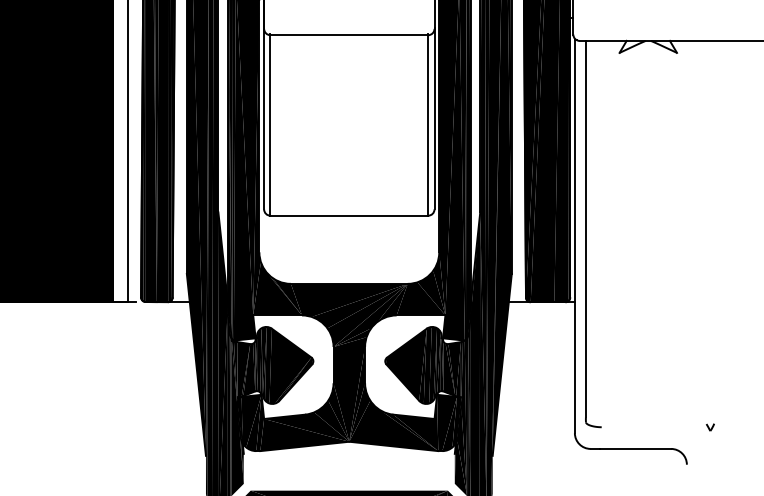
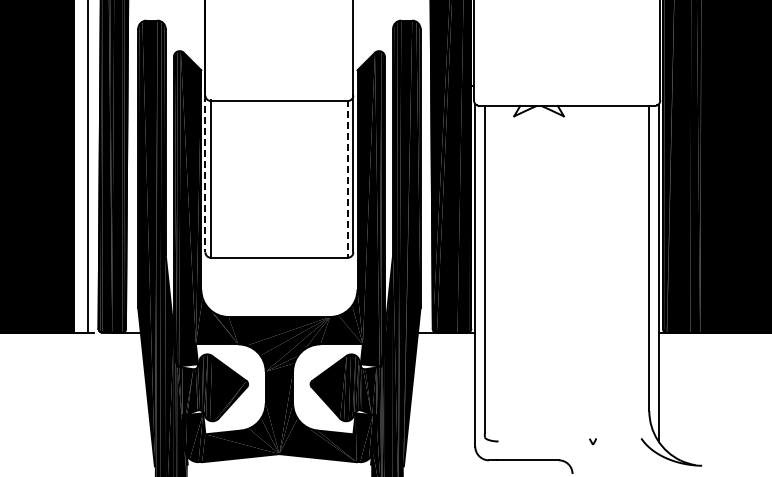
line: (264, 118) -> (205, 173), solid -> dashed
line: (427, 124) -> (347, 178), solid -> dashed

